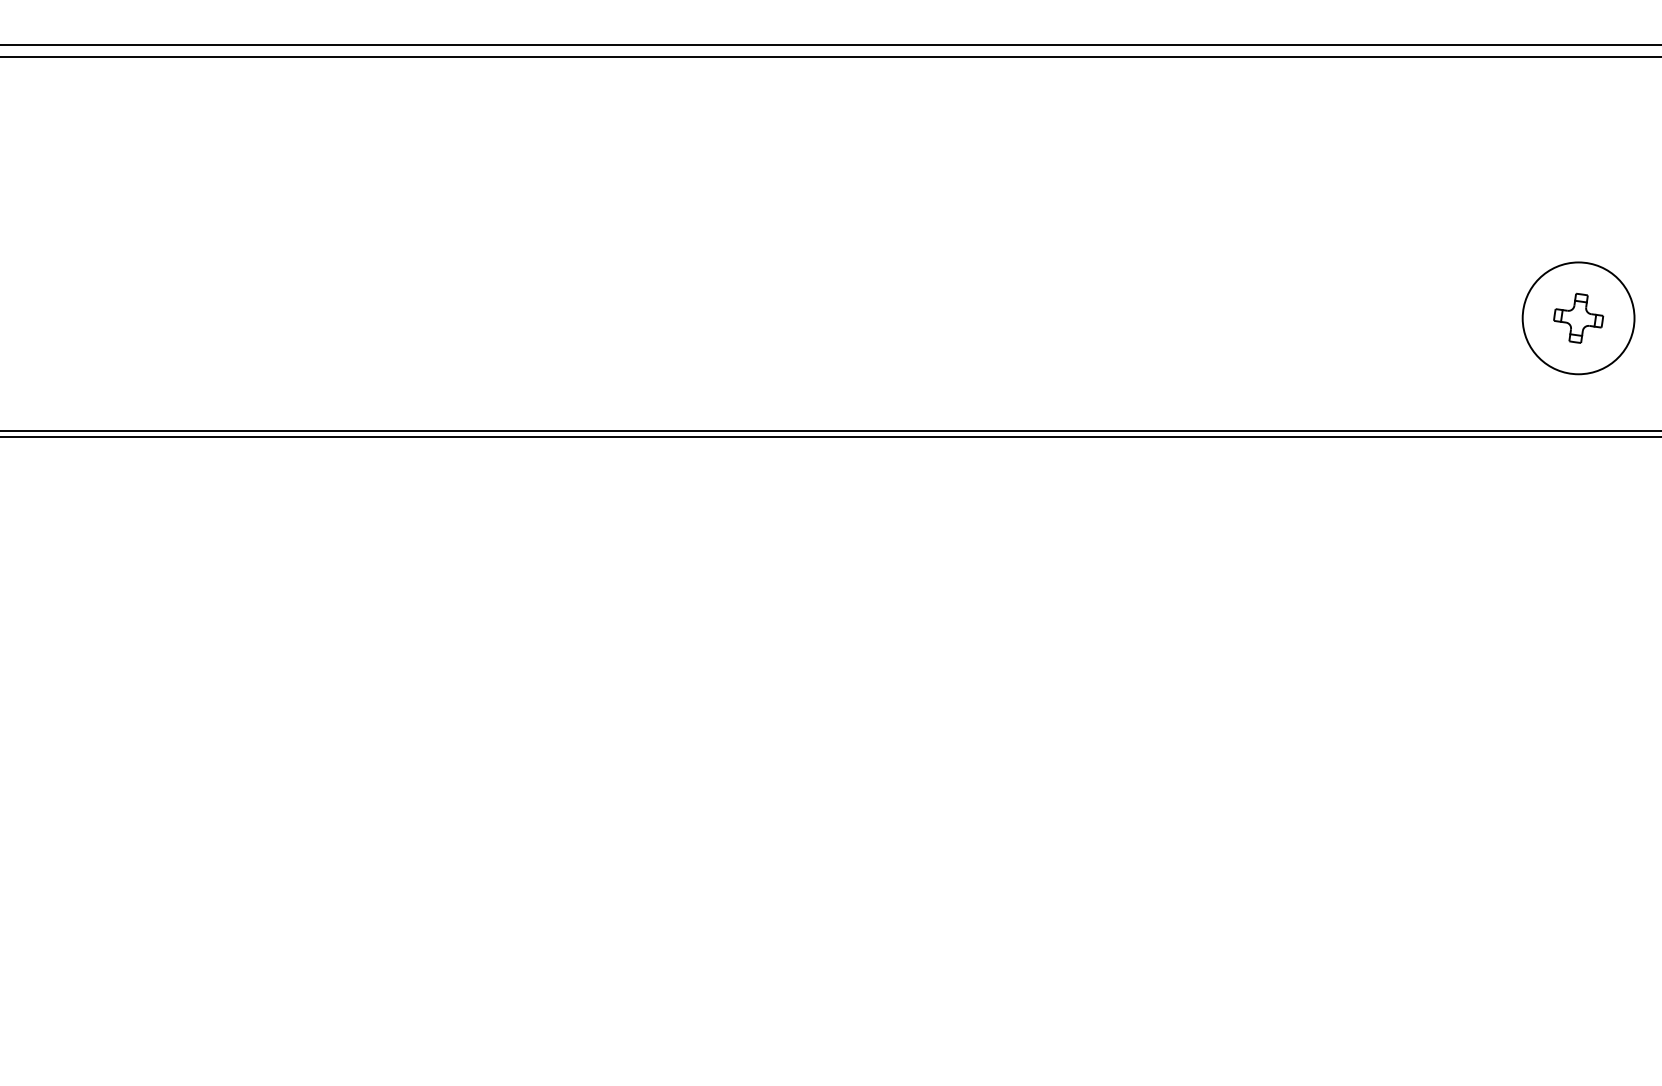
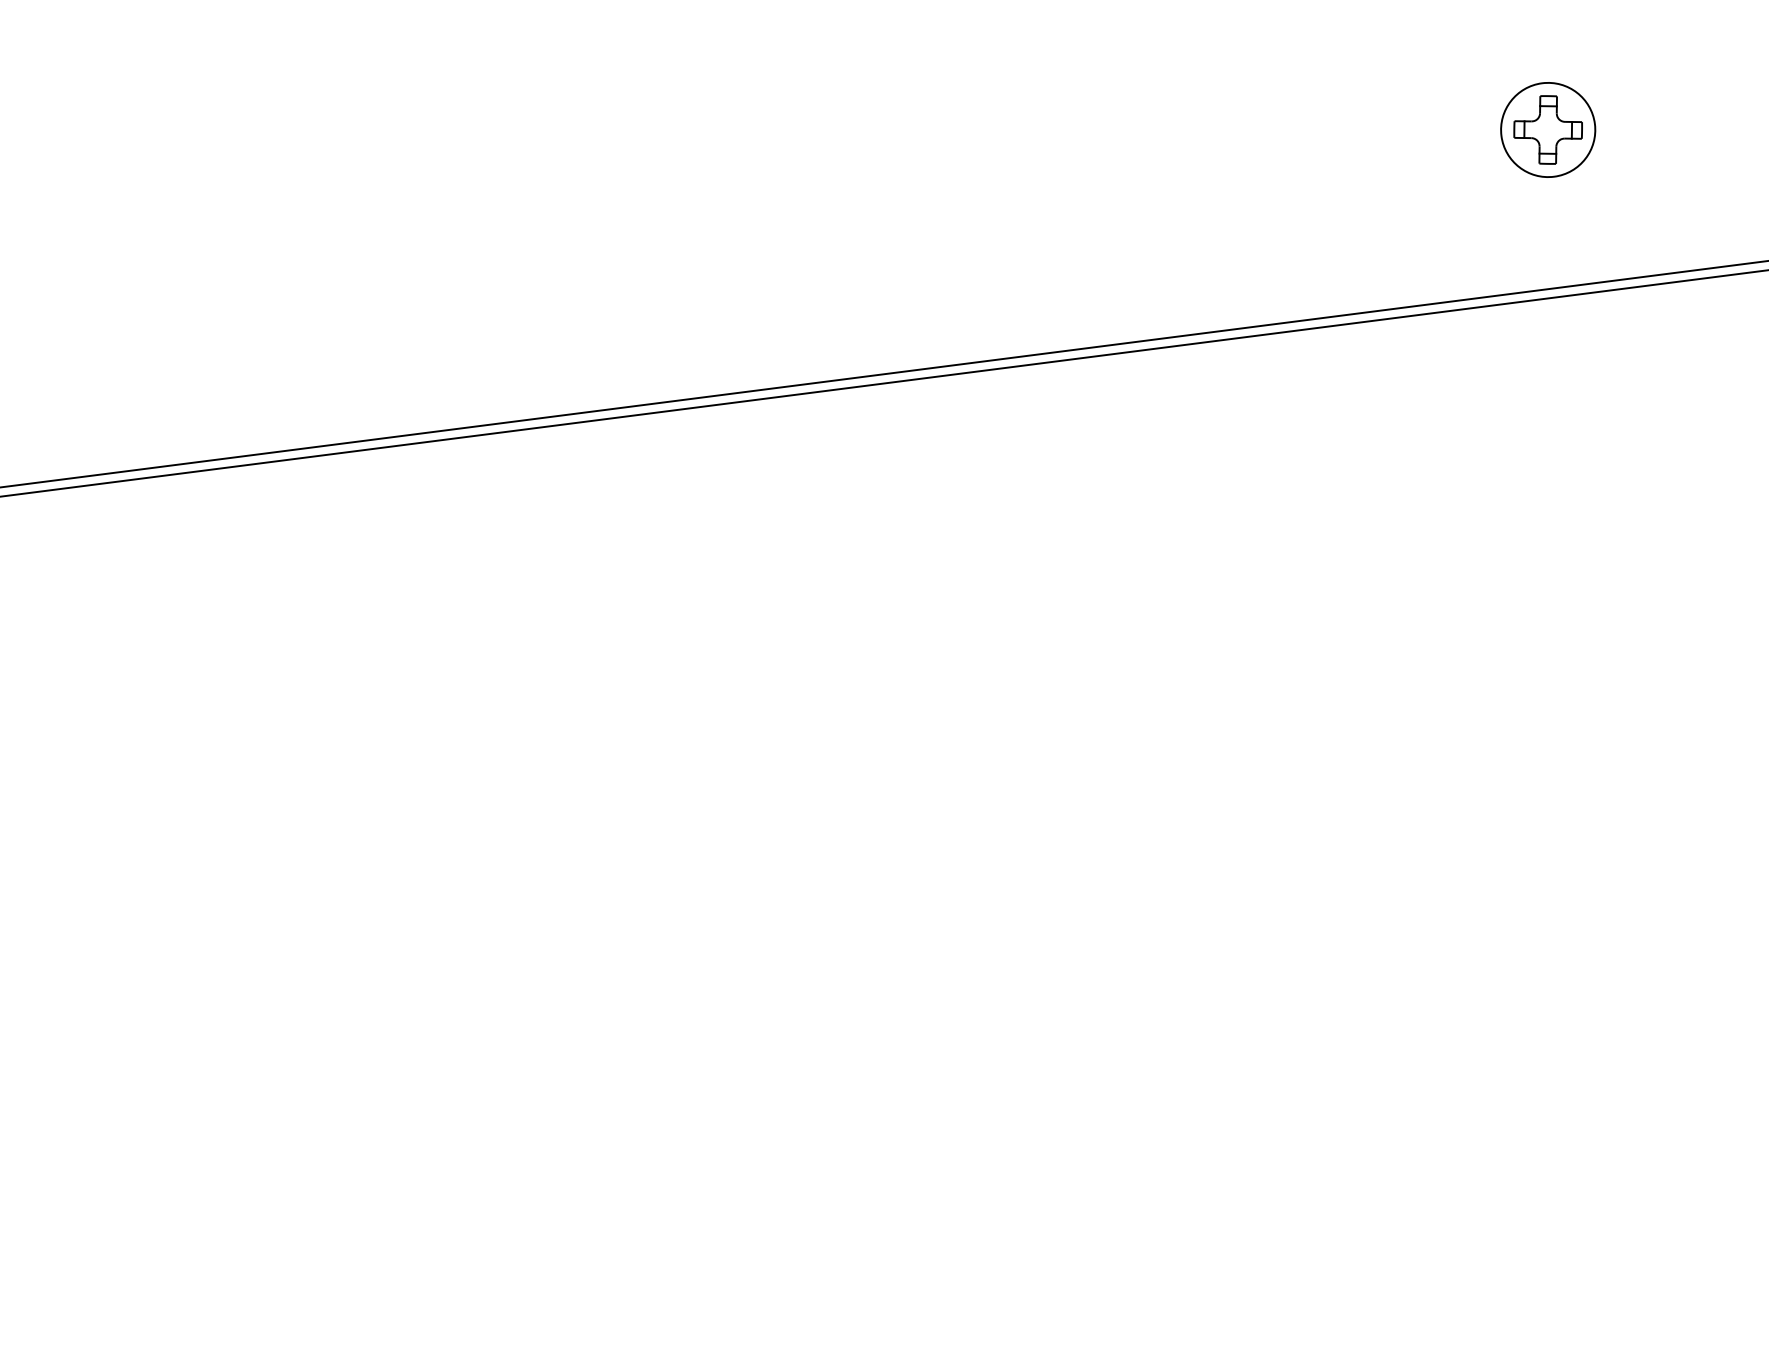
circle: (1578, 318) -> (1548, 130), size x0.6

